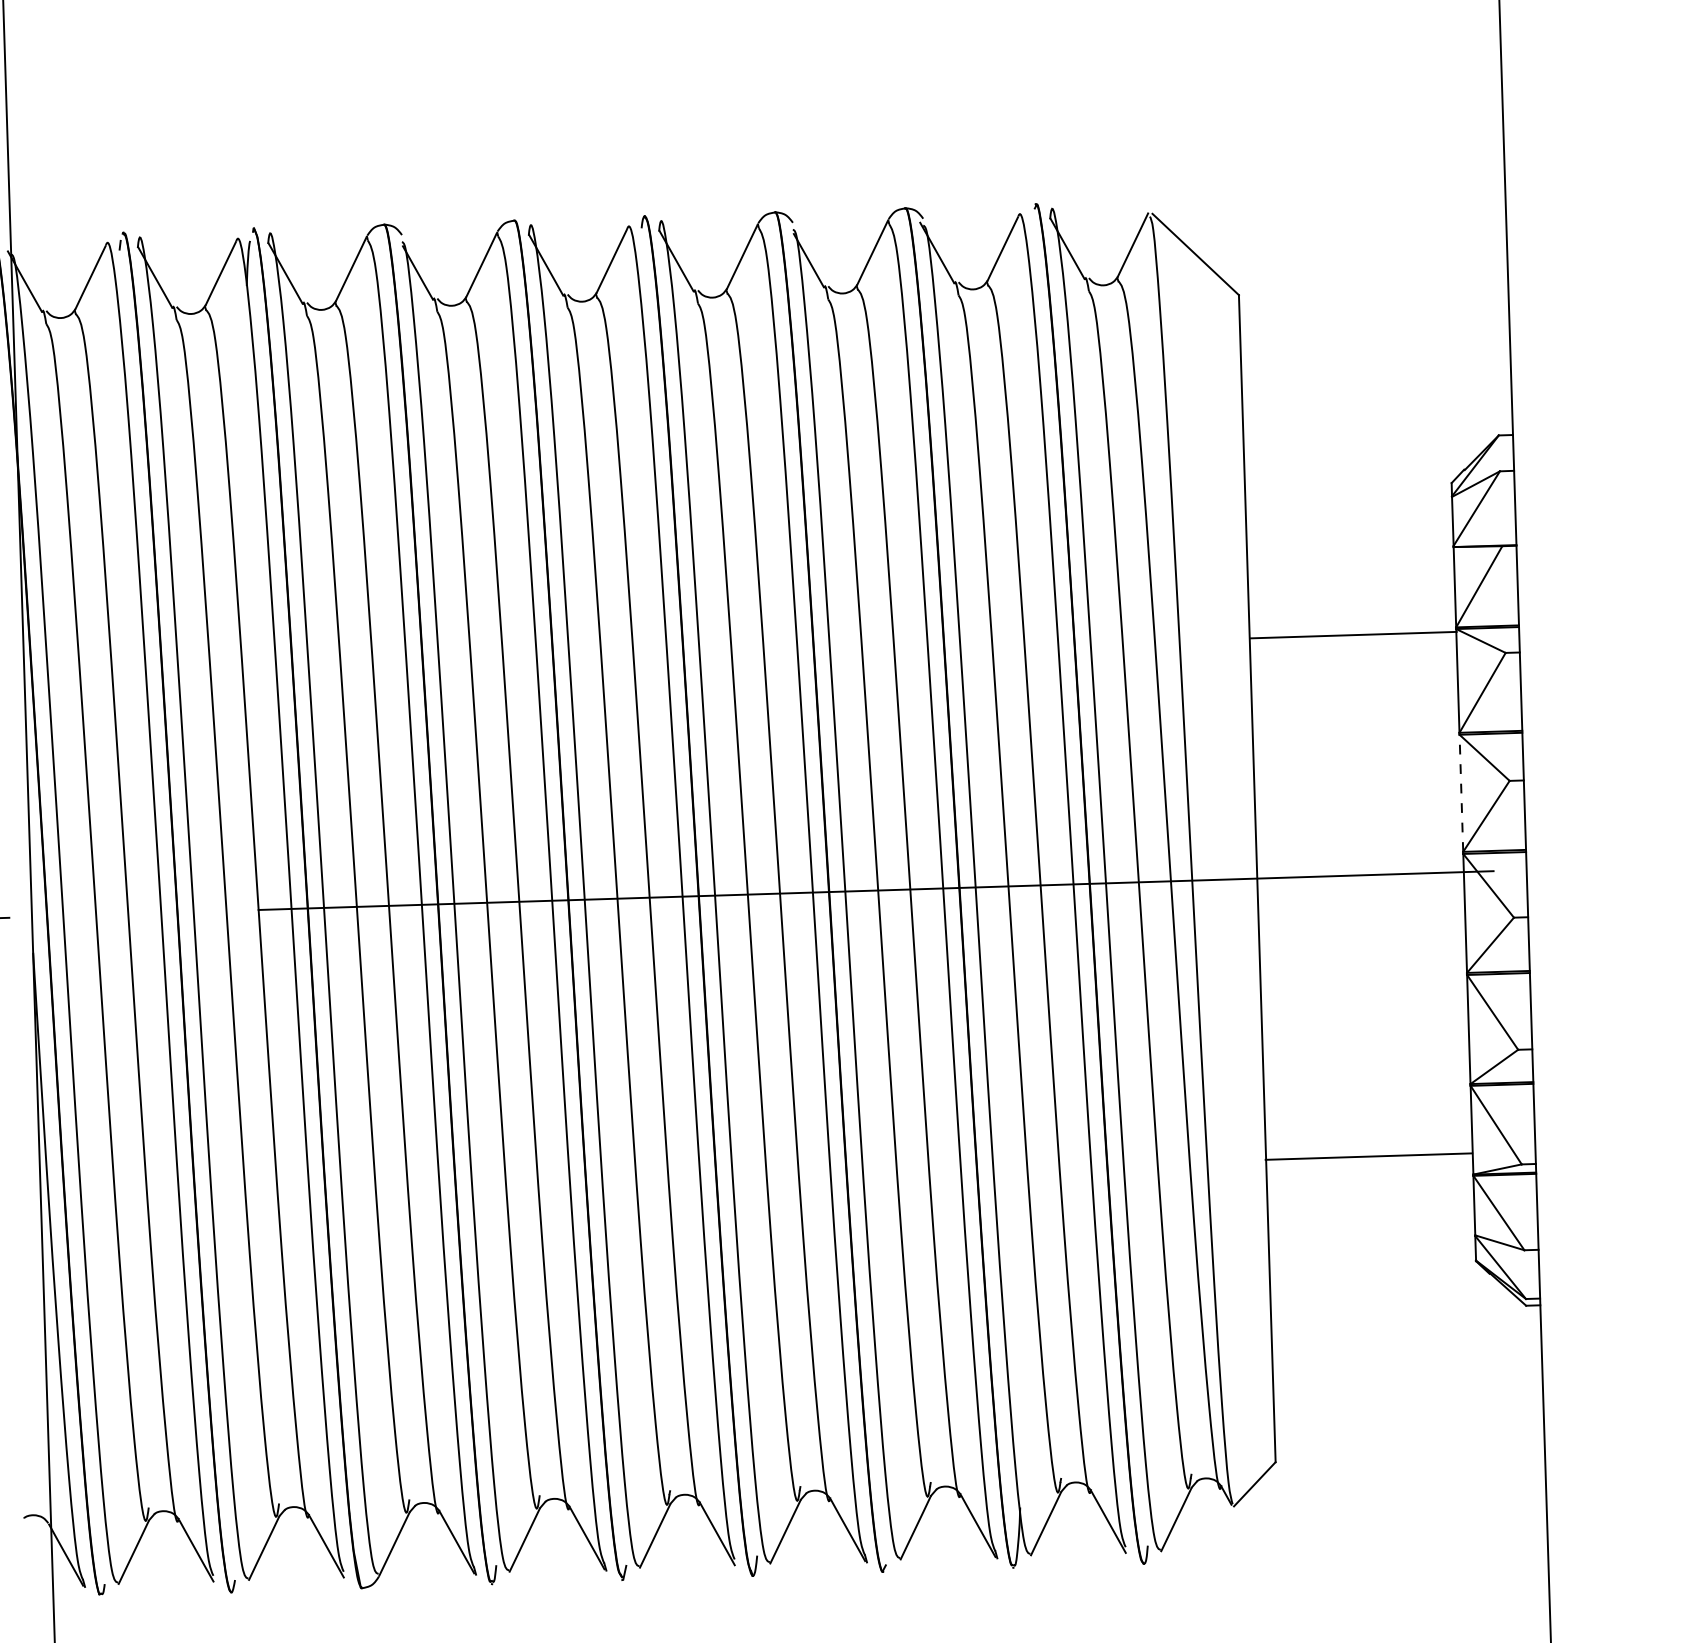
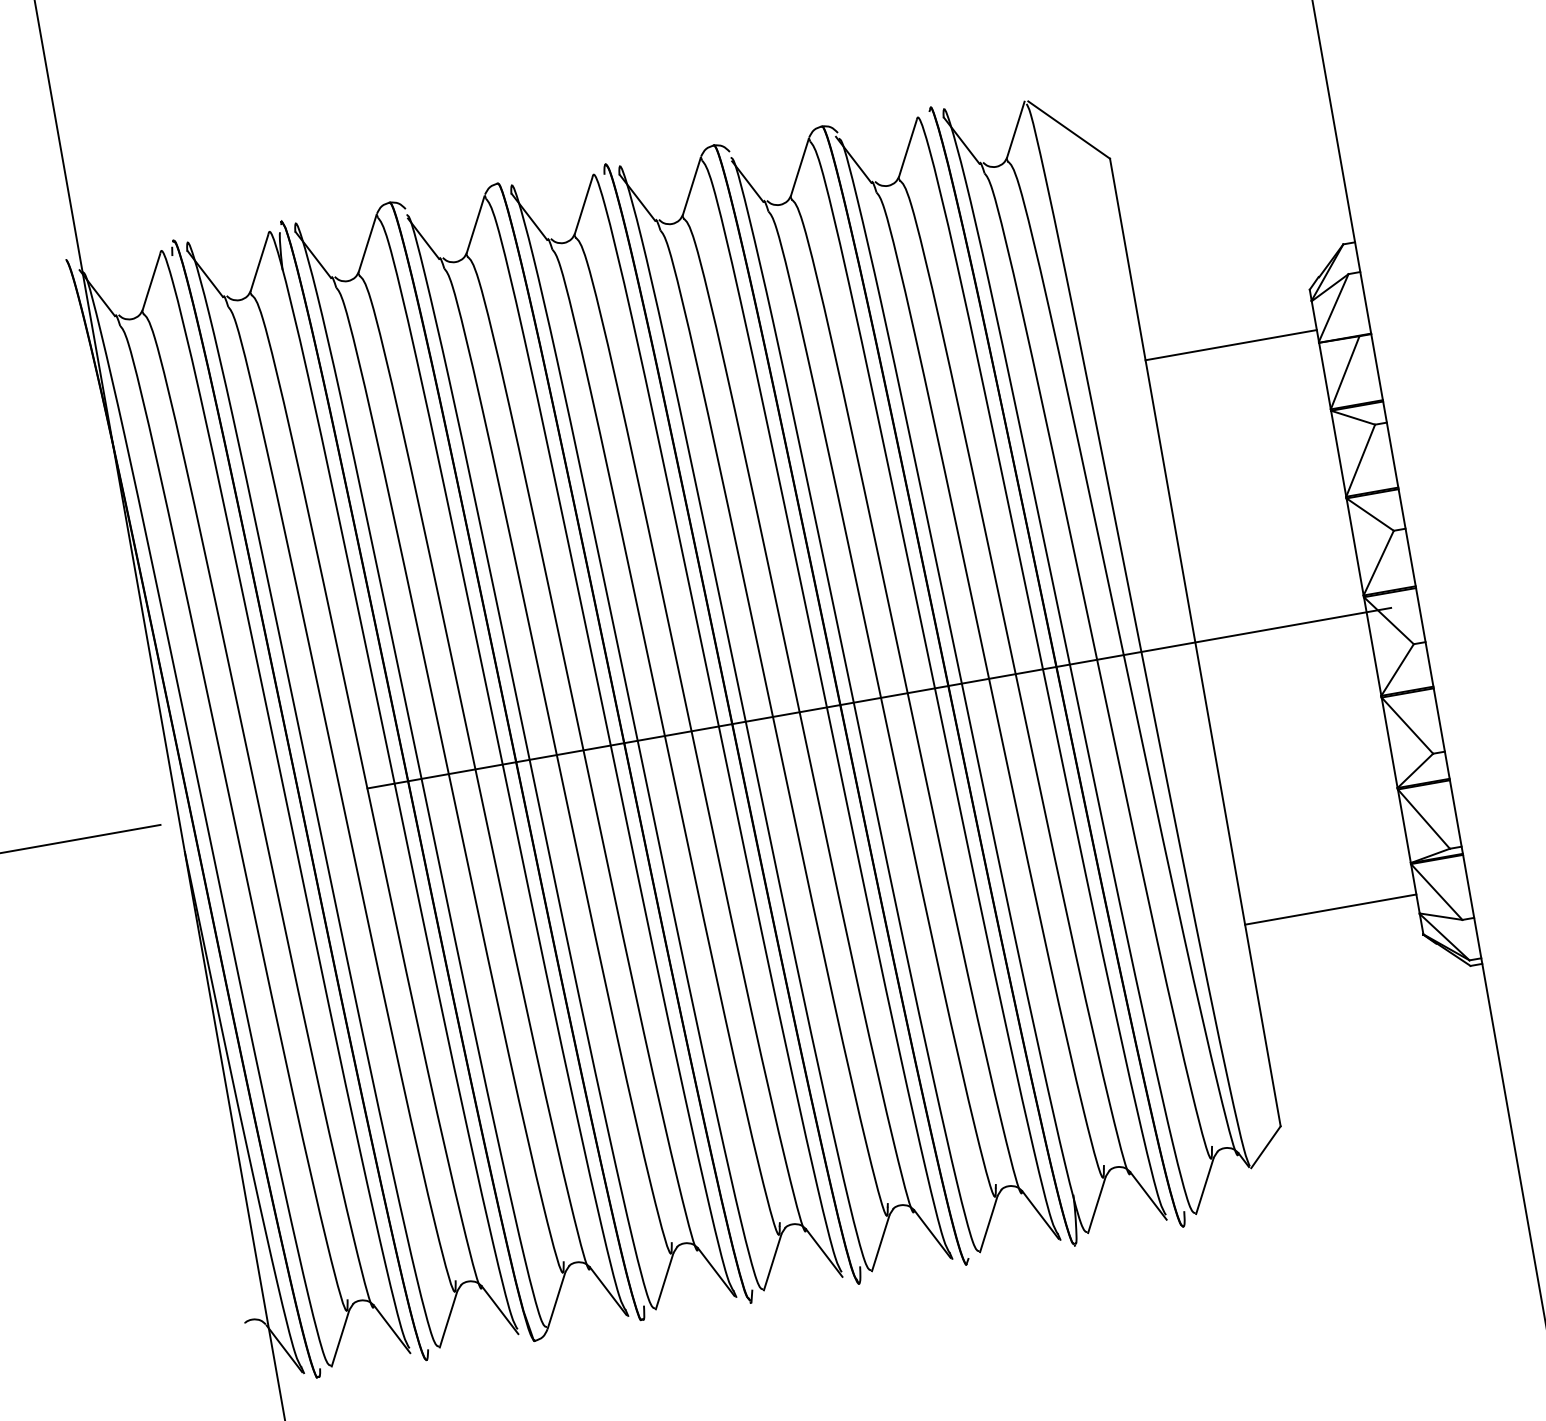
line: (1352, 635) -> (1230, 345), moved
line: (1461, 792) -> (1355, 546), dashed -> solid
line: (1368, 1156) -> (1330, 909), moved

